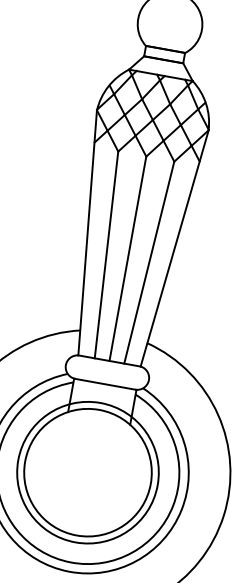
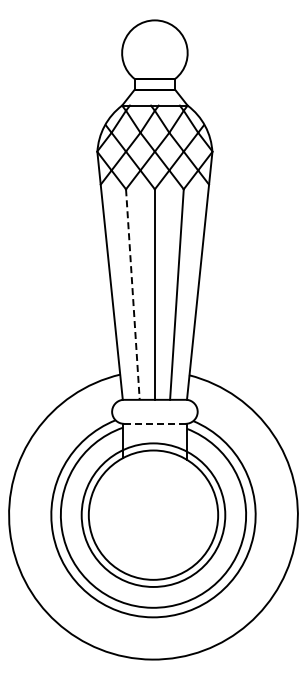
line: (105, 255) -> (132, 295), solid -> dashed
line: (104, 383) -> (154, 423), solid -> dashed

